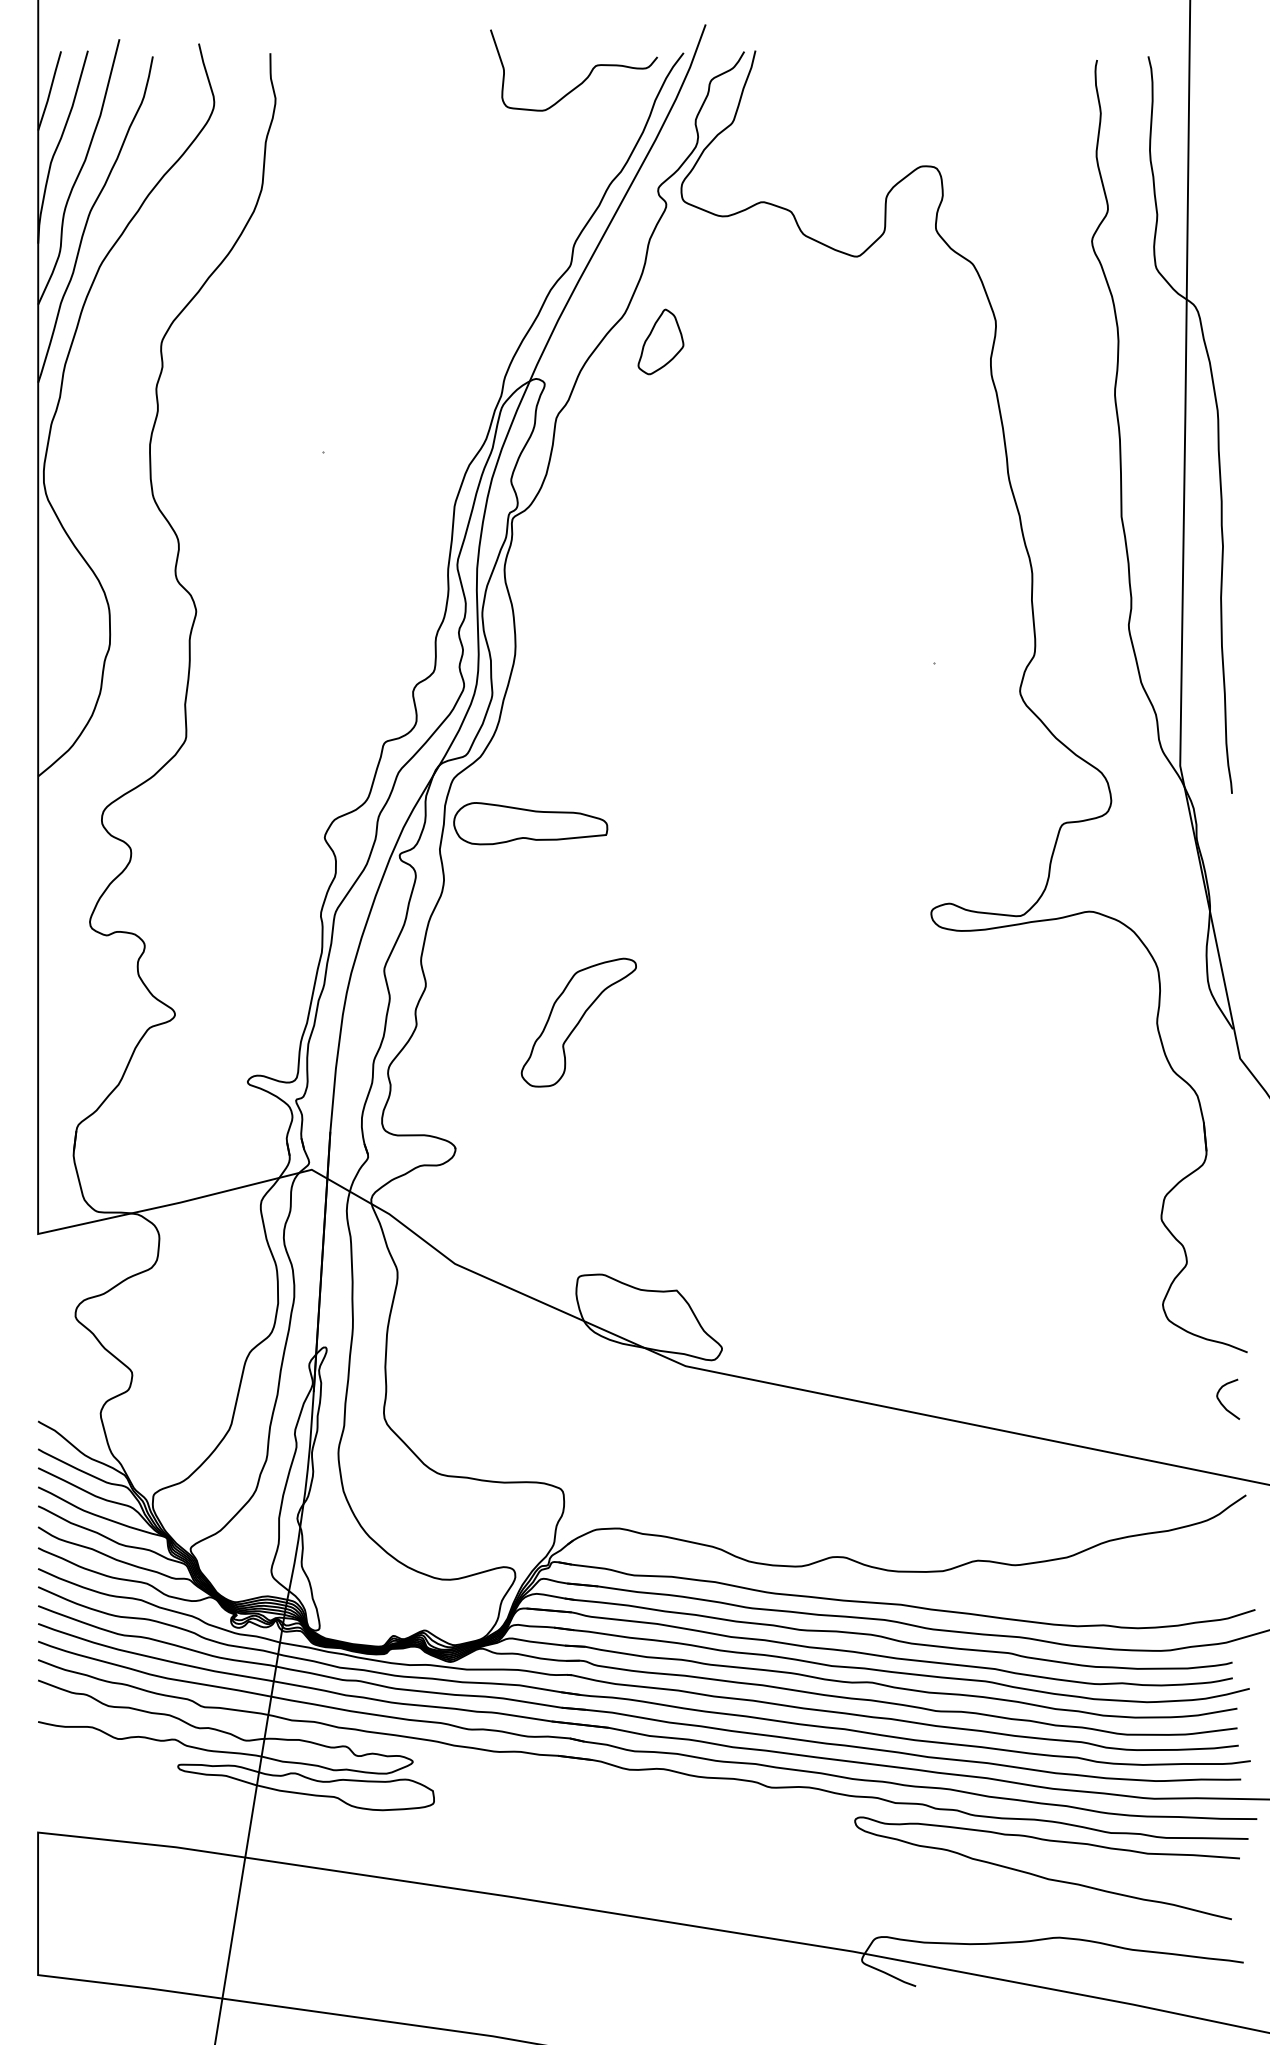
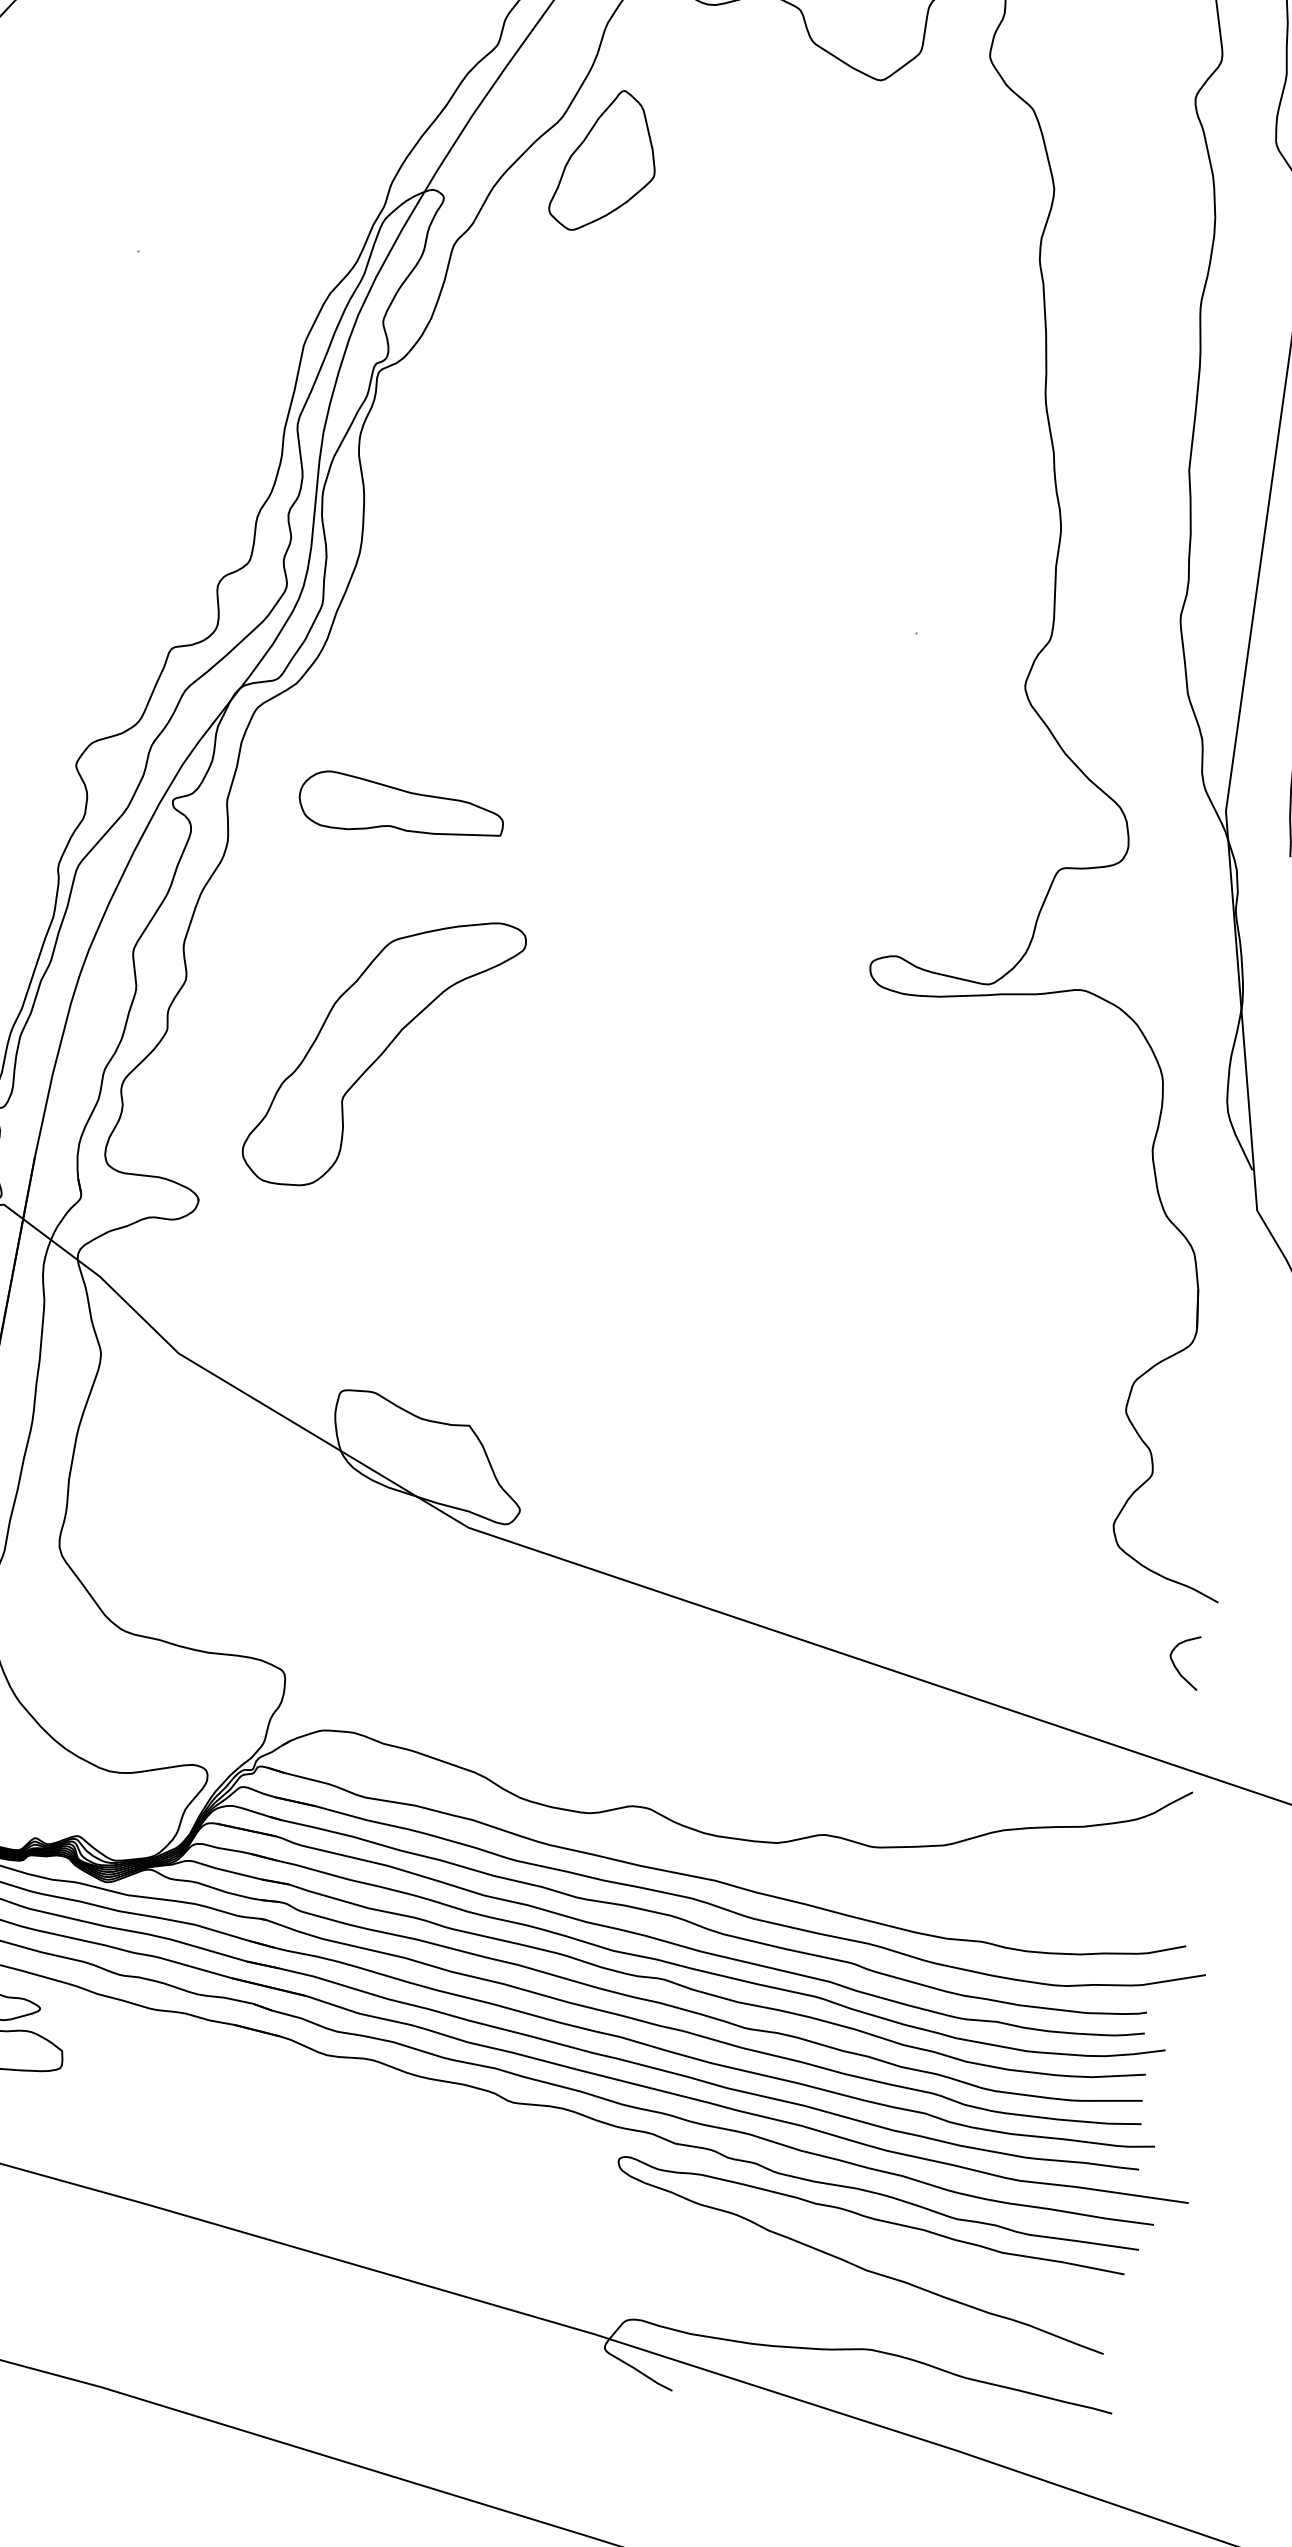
part: (660, 341) -> (604, 160), size x1.67
part: (530, 823) -> (401, 807), moved
part: (578, 1022) -> (383, 1052), size x1.67

